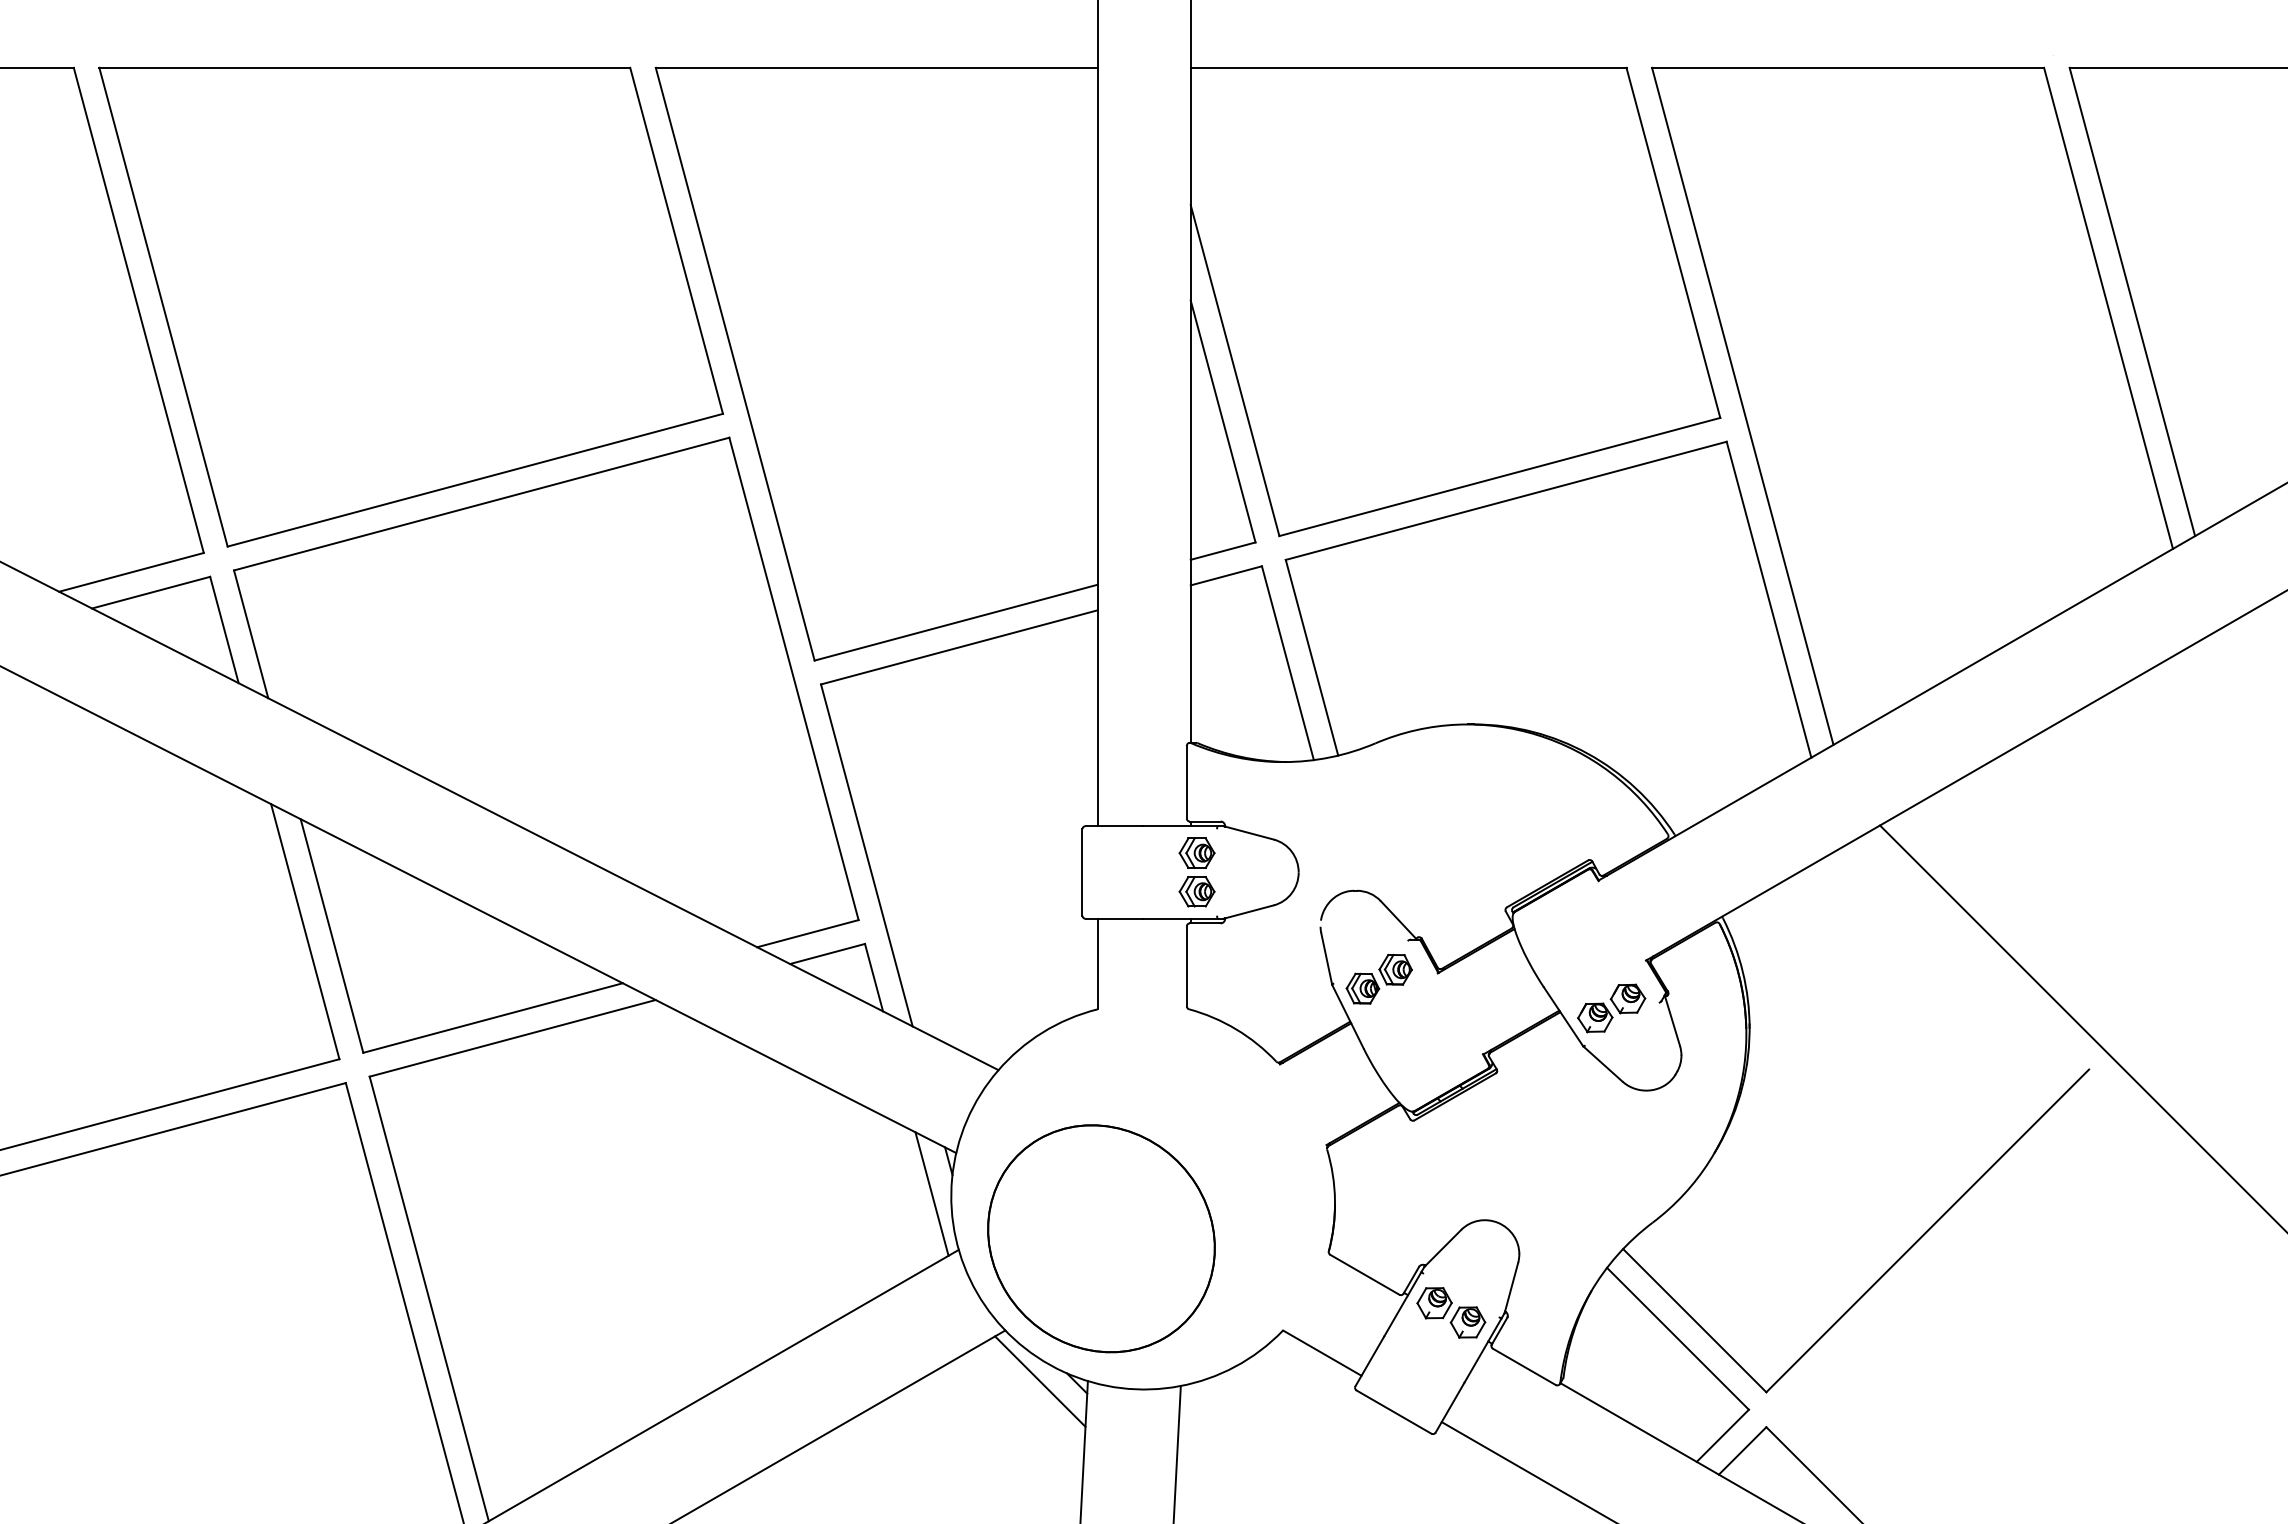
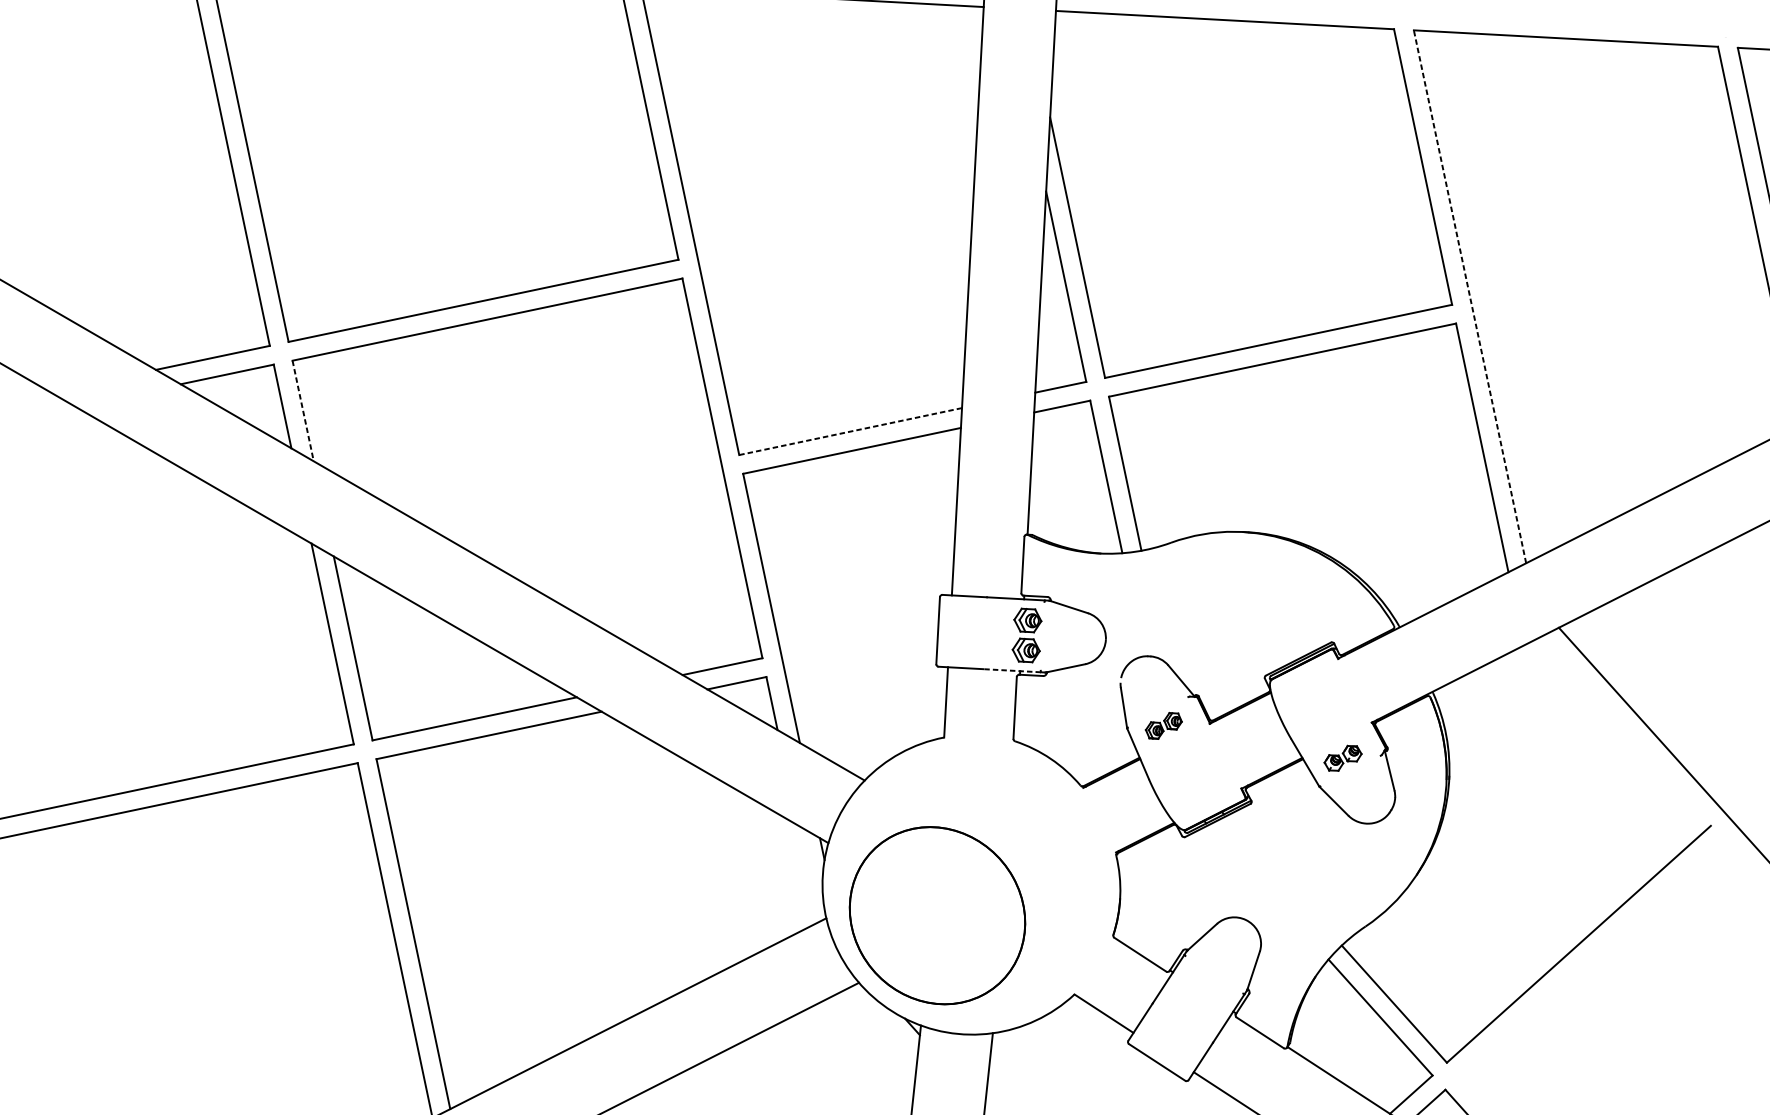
line: (1742, 405) -> (1469, 296), solid -> dashed
line: (956, 622) -> (850, 431), solid -> dashed
line: (251, 634) -> (303, 411), solid -> dashed
line: (1179, 918) -> (1011, 670), solid -> dashed
part: (1378, 978) -> (1163, 725), size x0.7
part: (1611, 1008) -> (1342, 758), size x0.7
line: (931, 1193) -> (807, 873), removed
part: (1451, 1312) -> (1205, 987), removed
line: (1040, 1381) -> (884, 1023), removed

